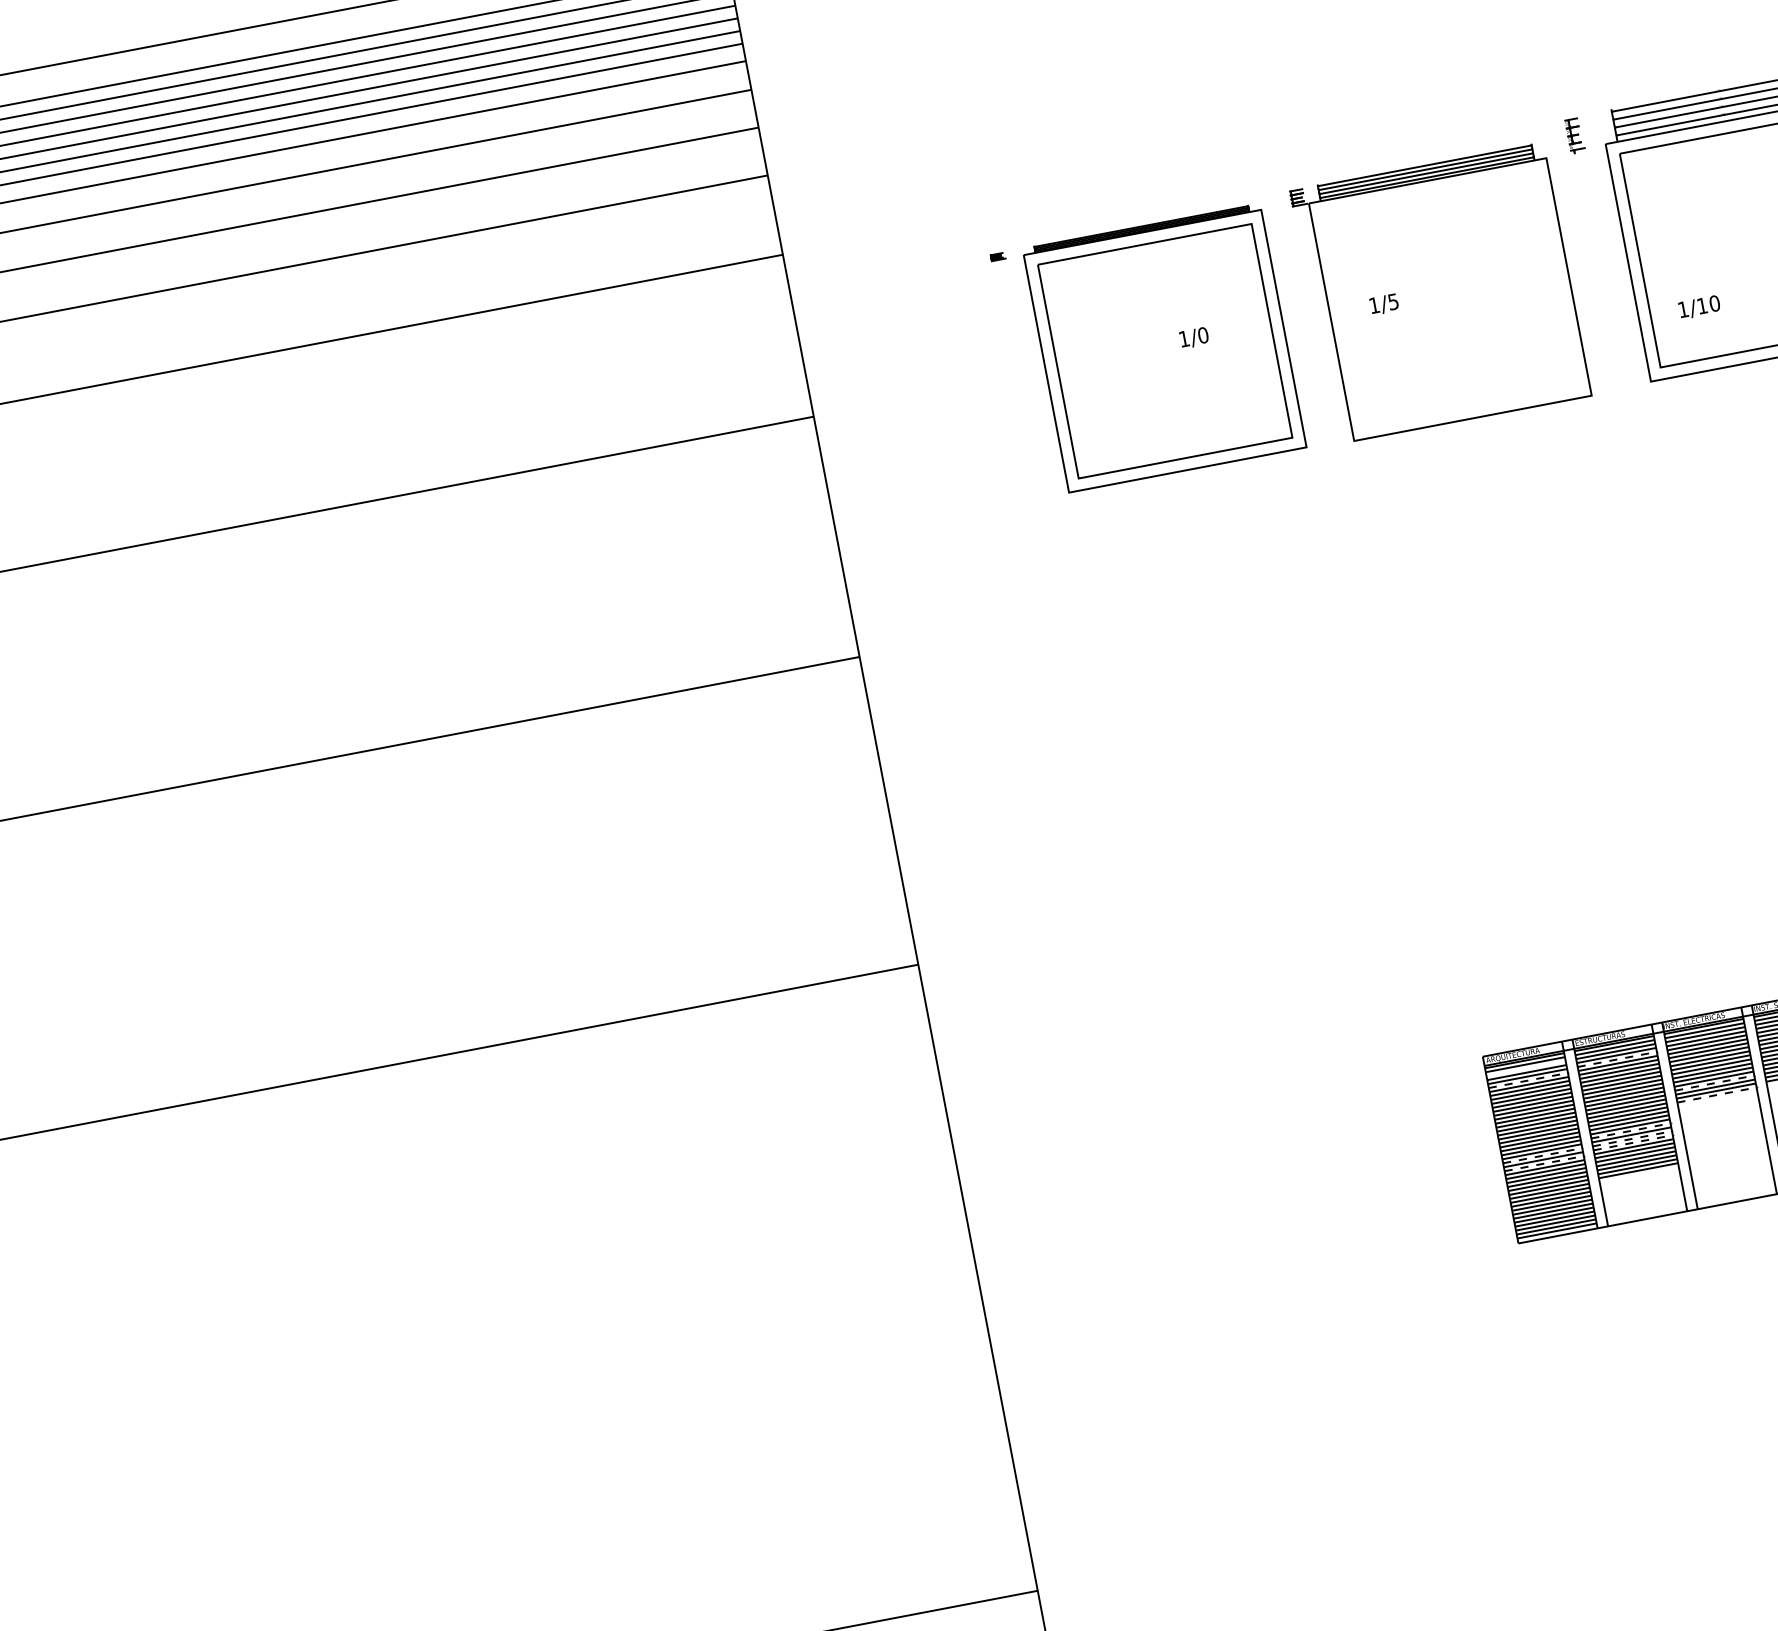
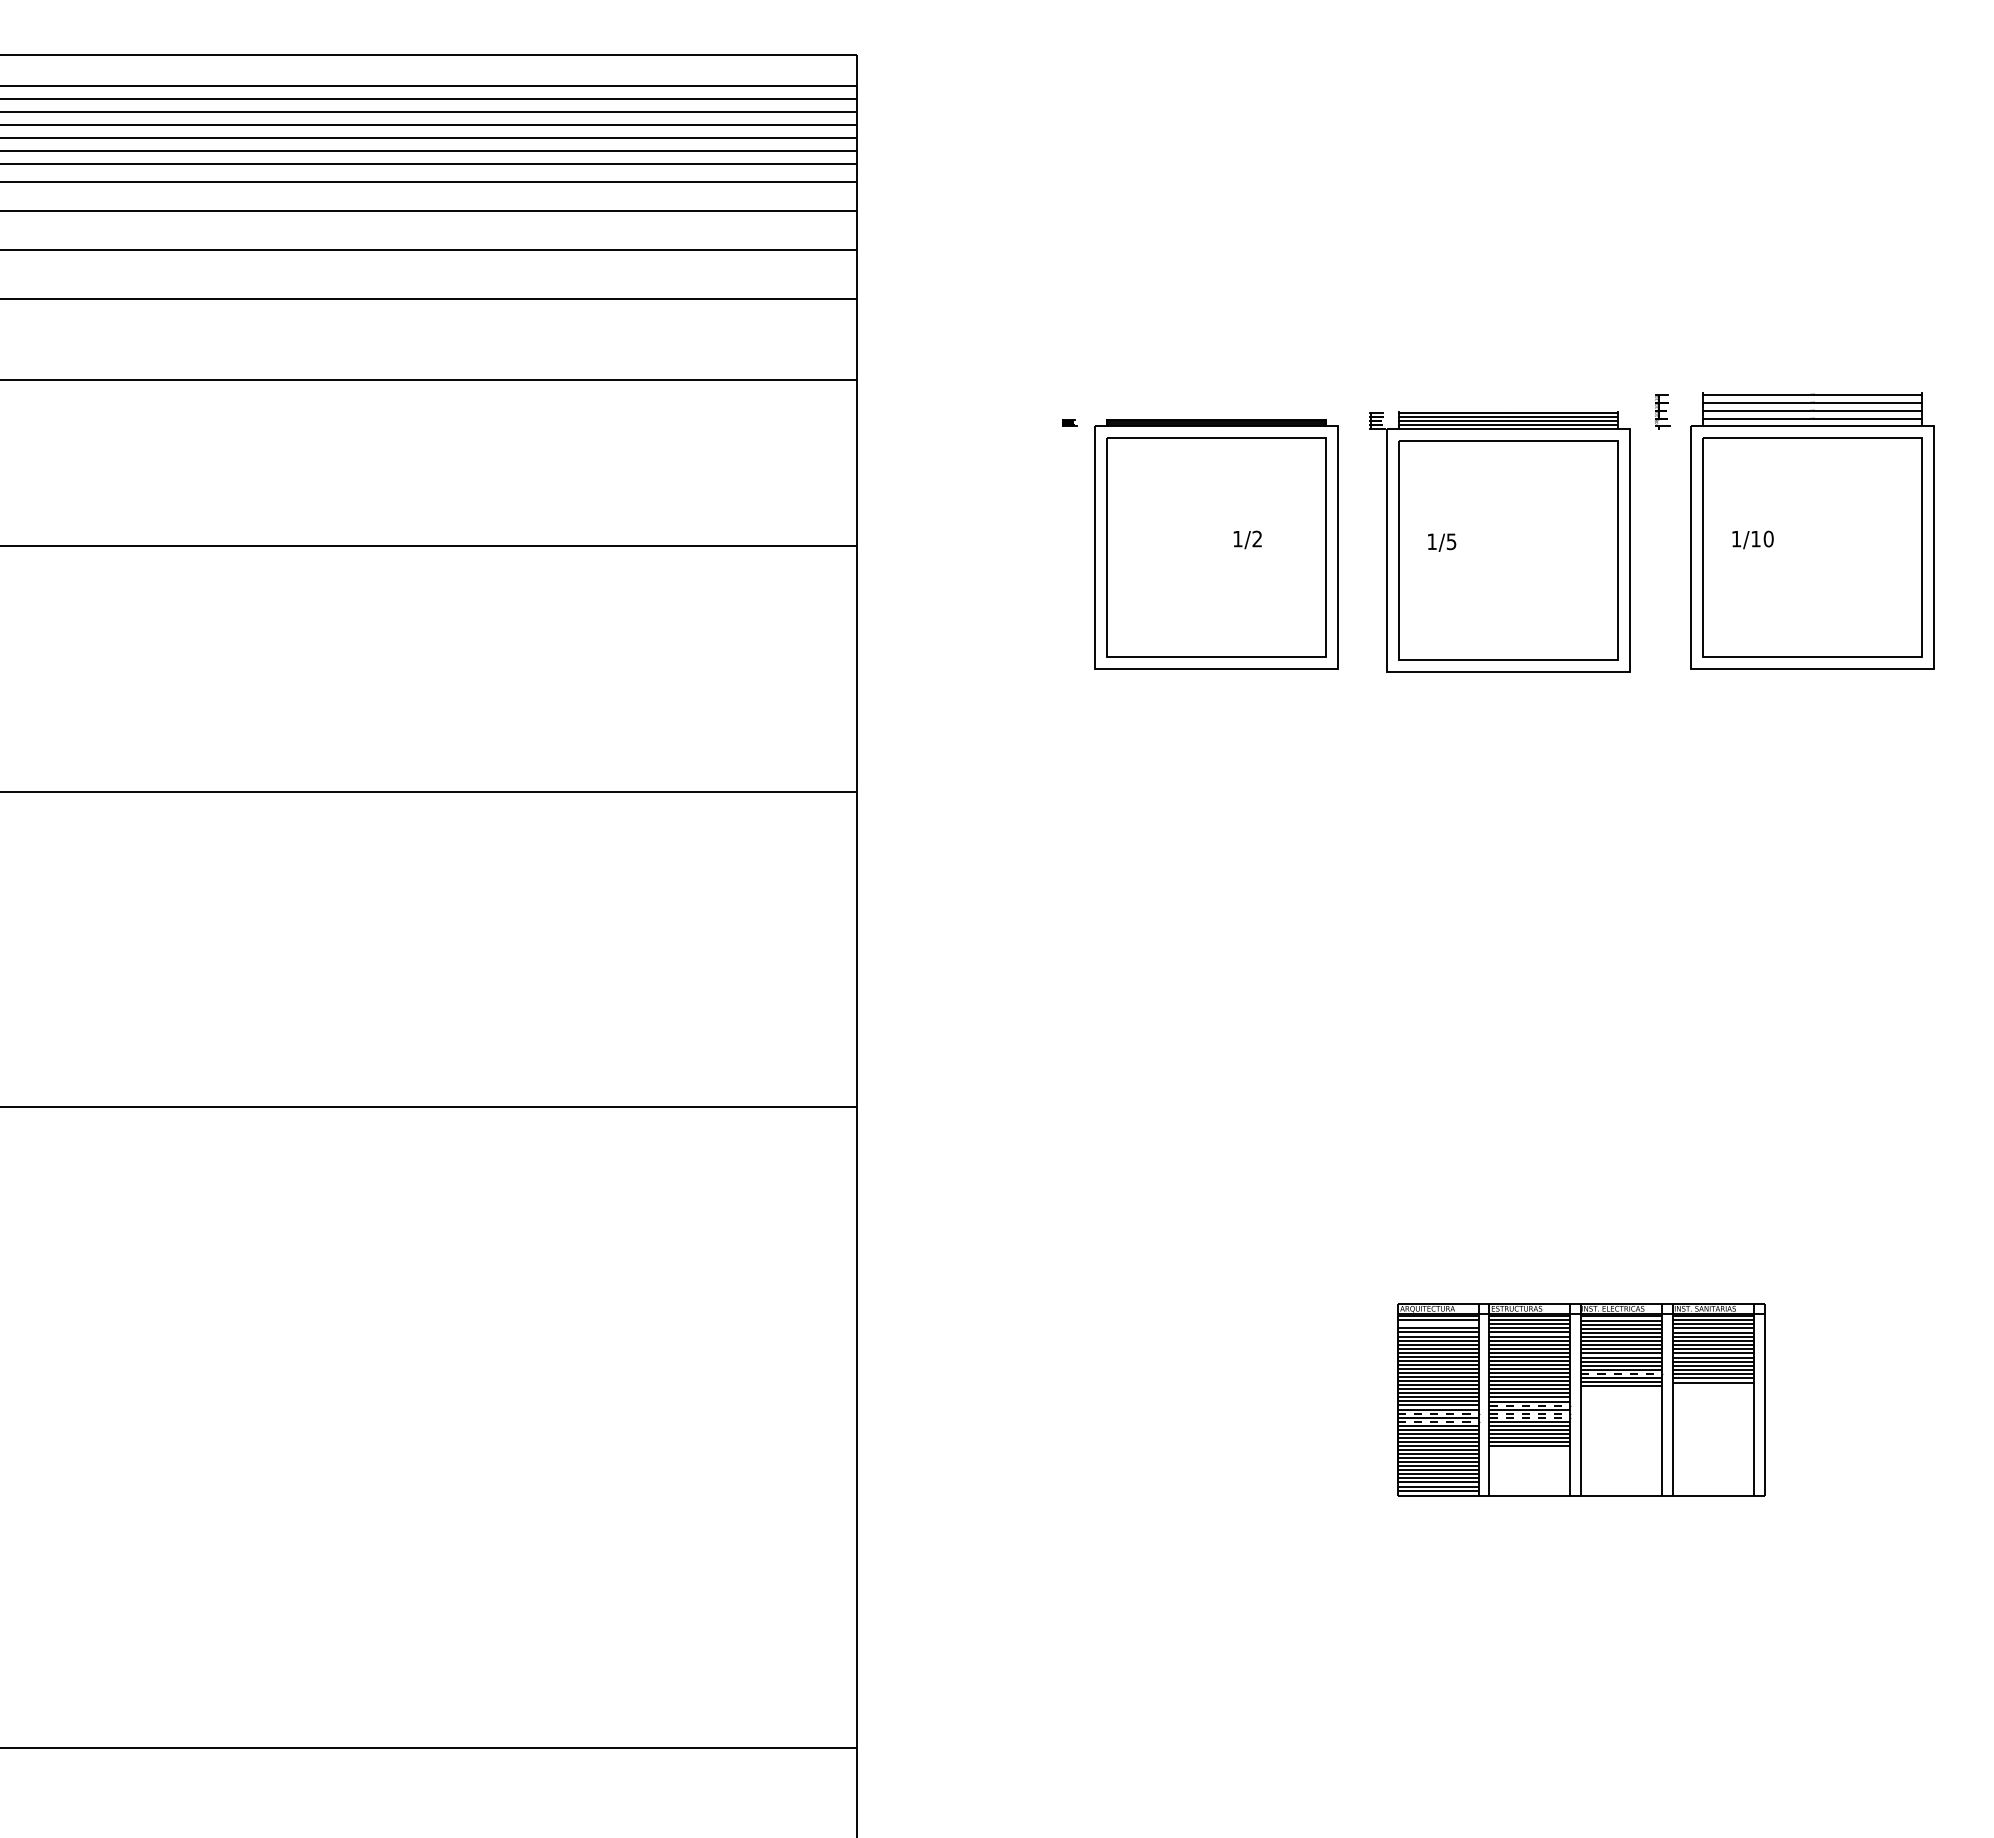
part: (1450, 299) -> (1508, 550), added
text: (1699, 307) -> (1752, 539), moved
text: (1203, 334) -> (1257, 538), 1/0 -> 1/2
line: (1616, 1059) -> (1529, 1332), dashed -> solid
line: (1528, 1080) -> (1438, 1336), dashed -> solid
line: (1716, 1095) -> (1621, 1386), dashed -> solid

